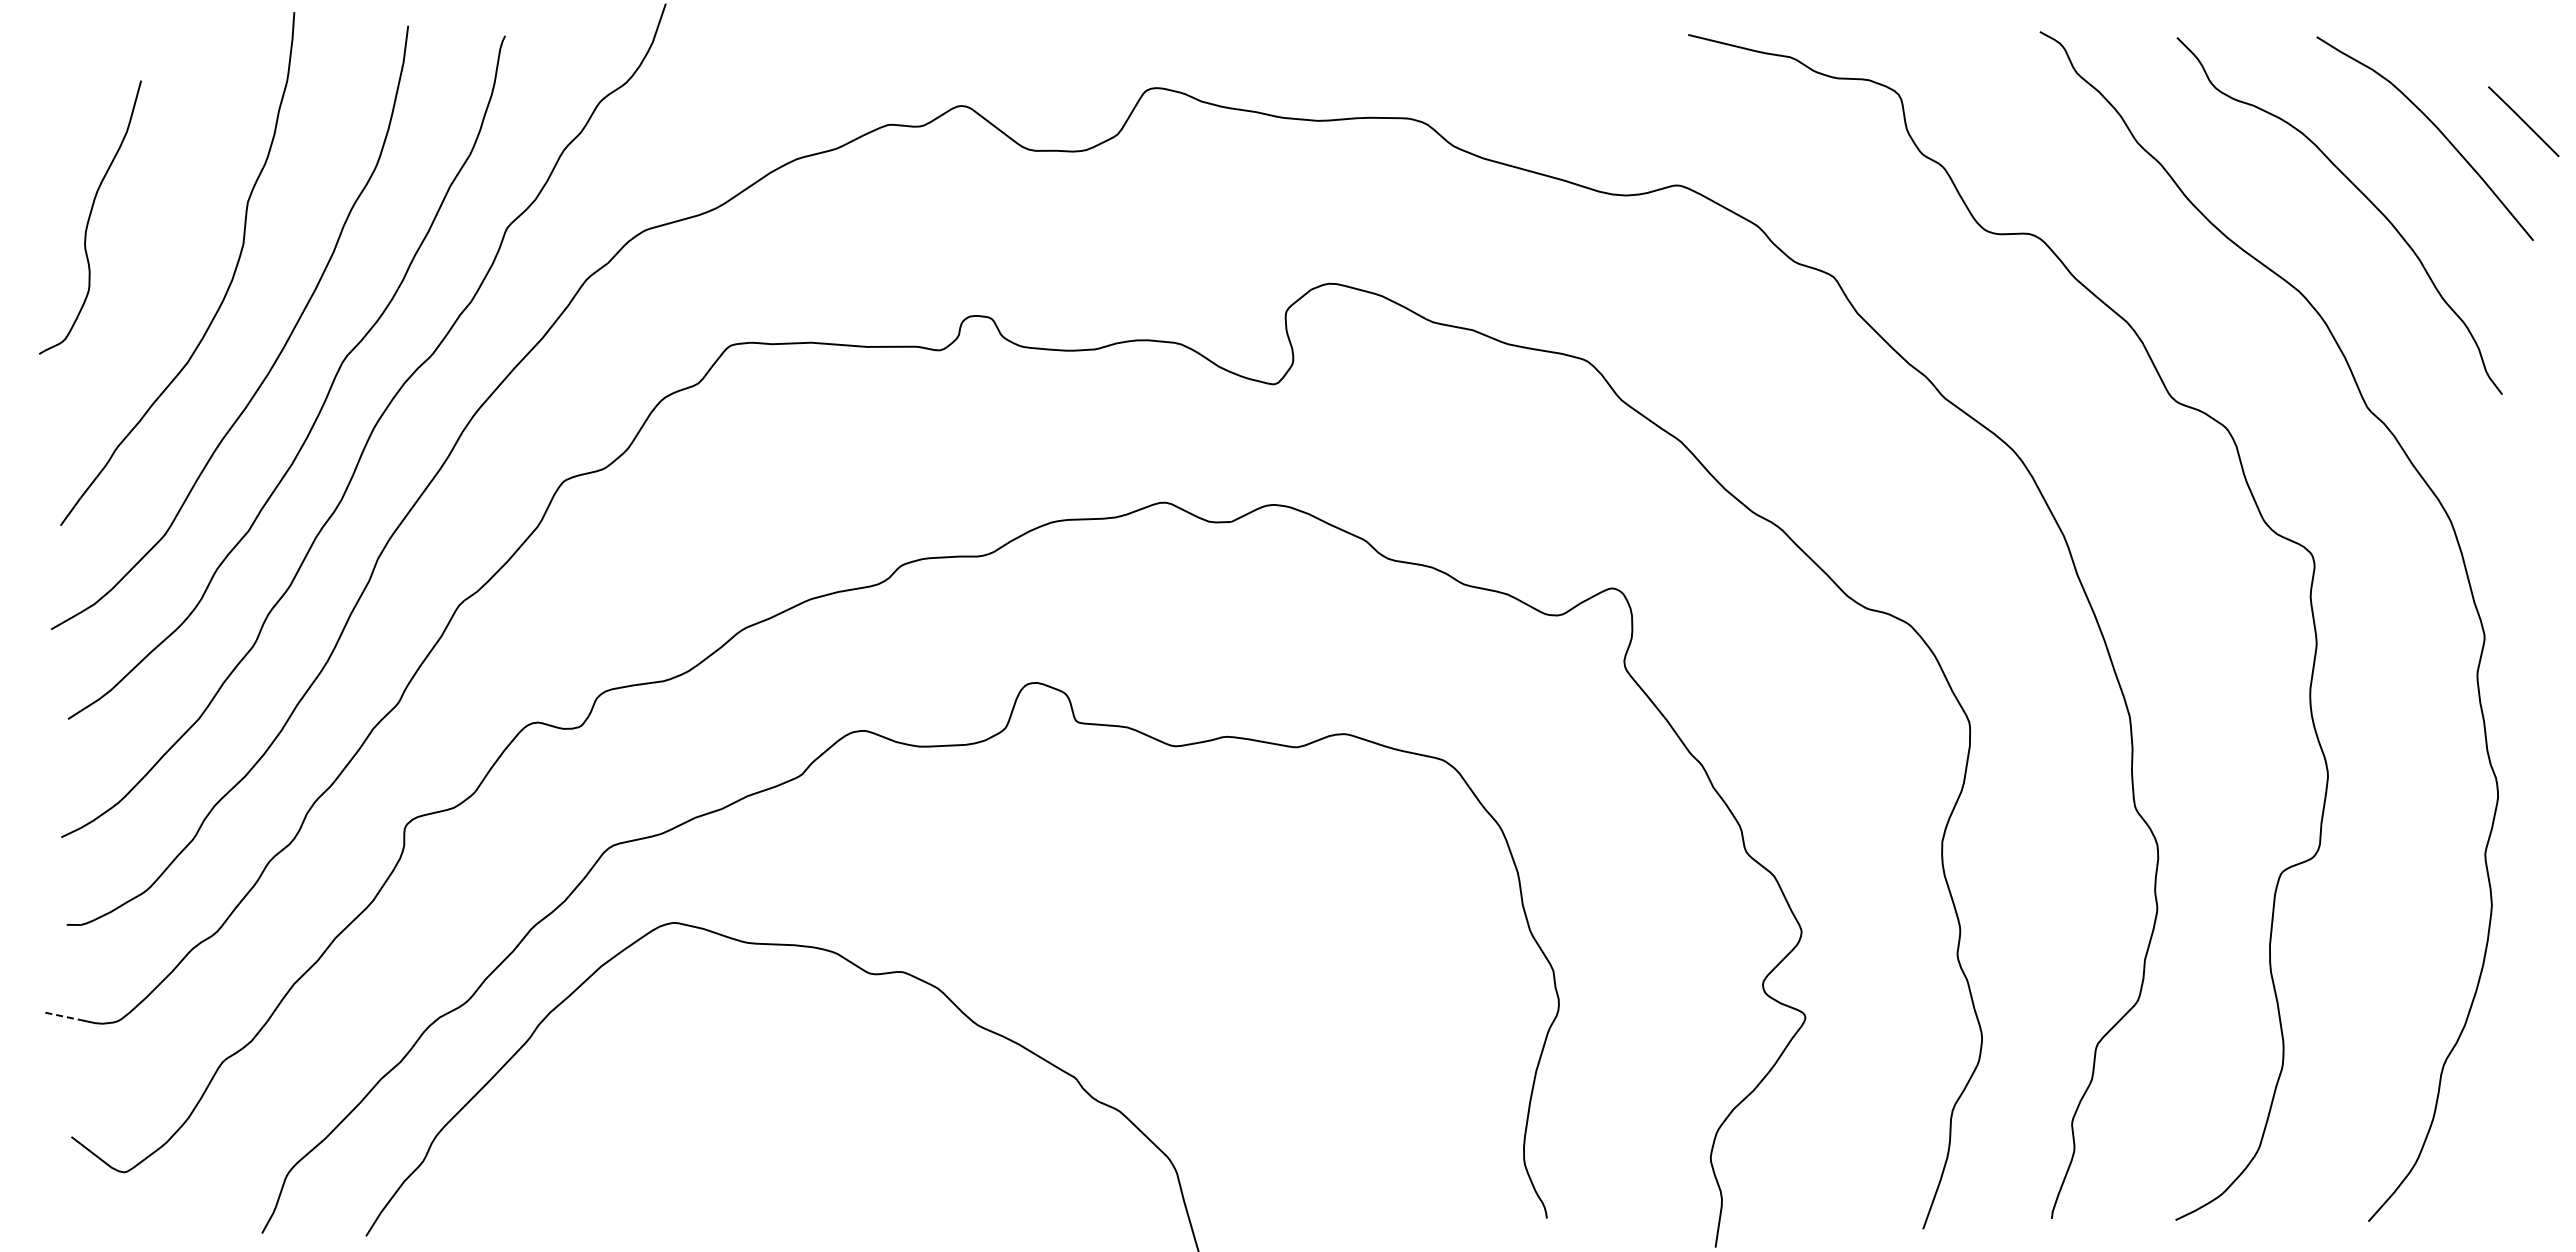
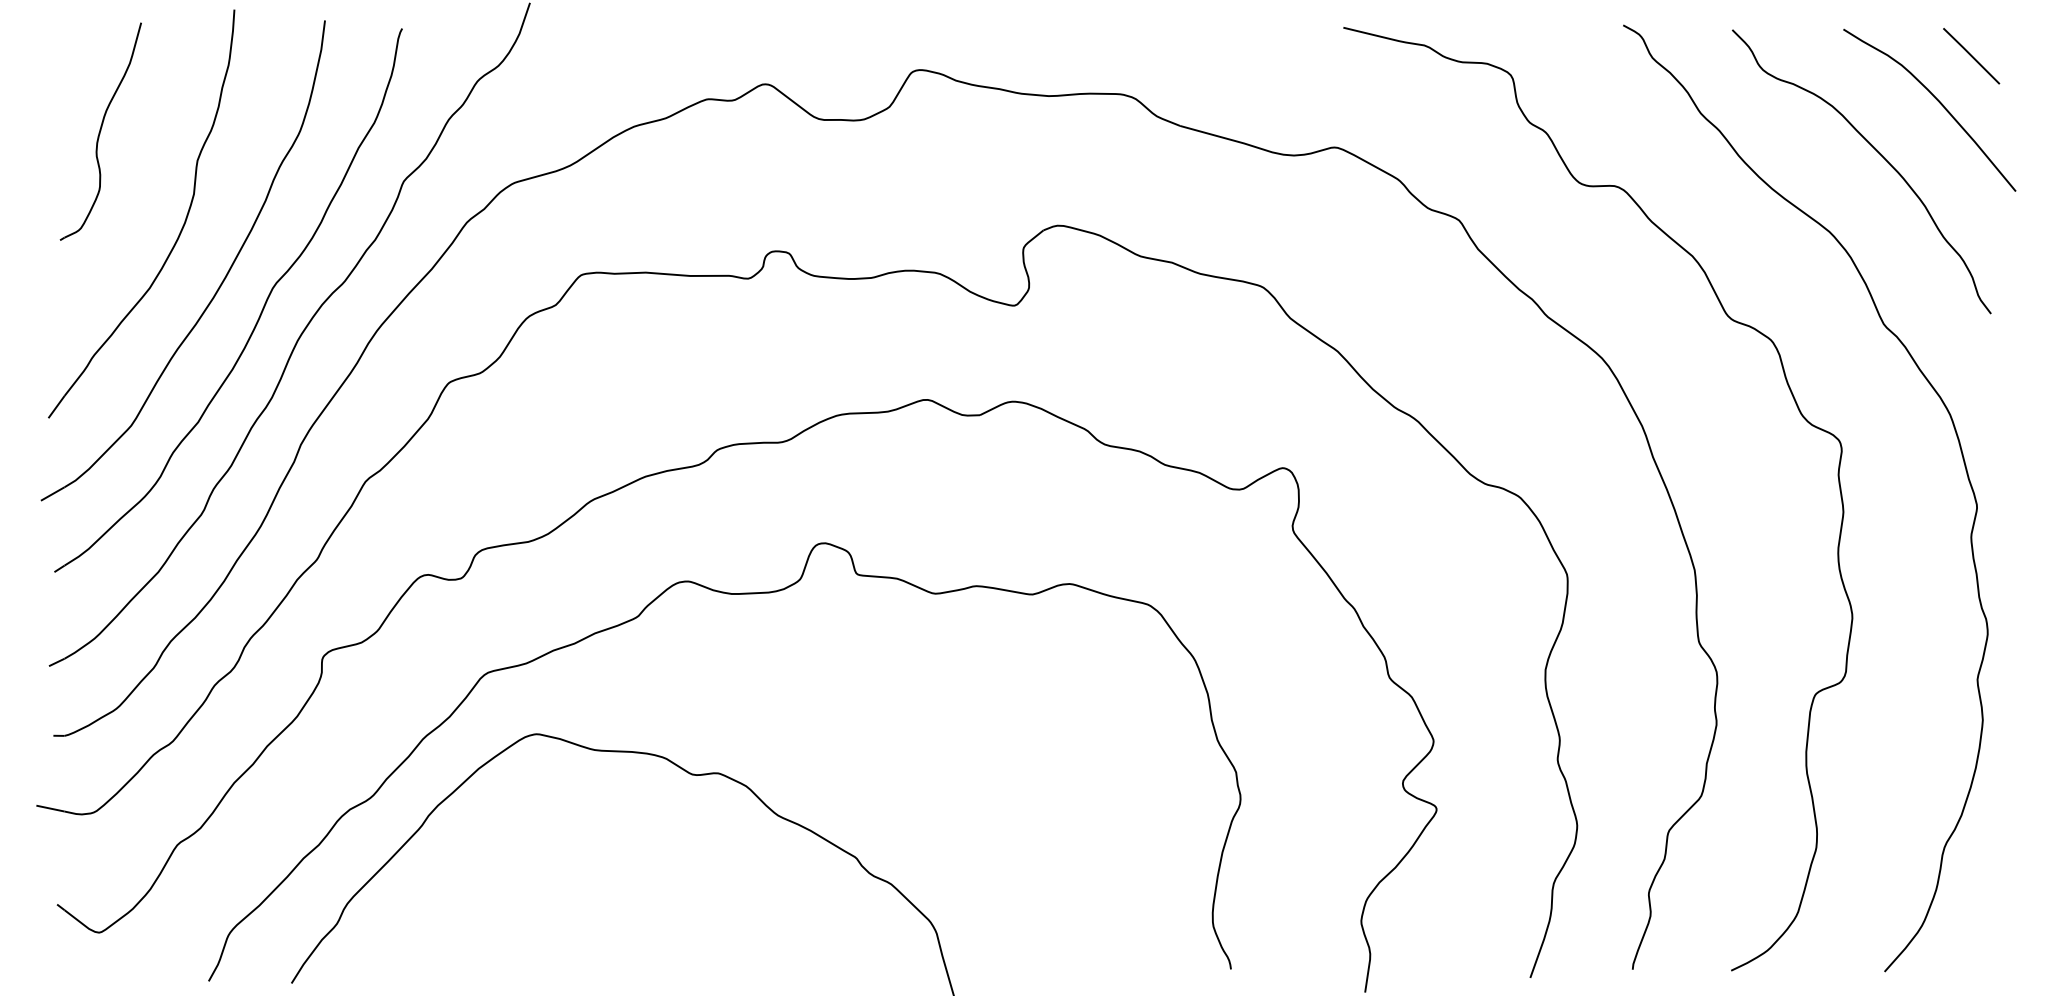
line: (2523, 121) -> (1971, 56), moved
part: (90, 217) -> (100, 131), moved
line: (63, 1016) -> (50, 808), dashed -> solid

